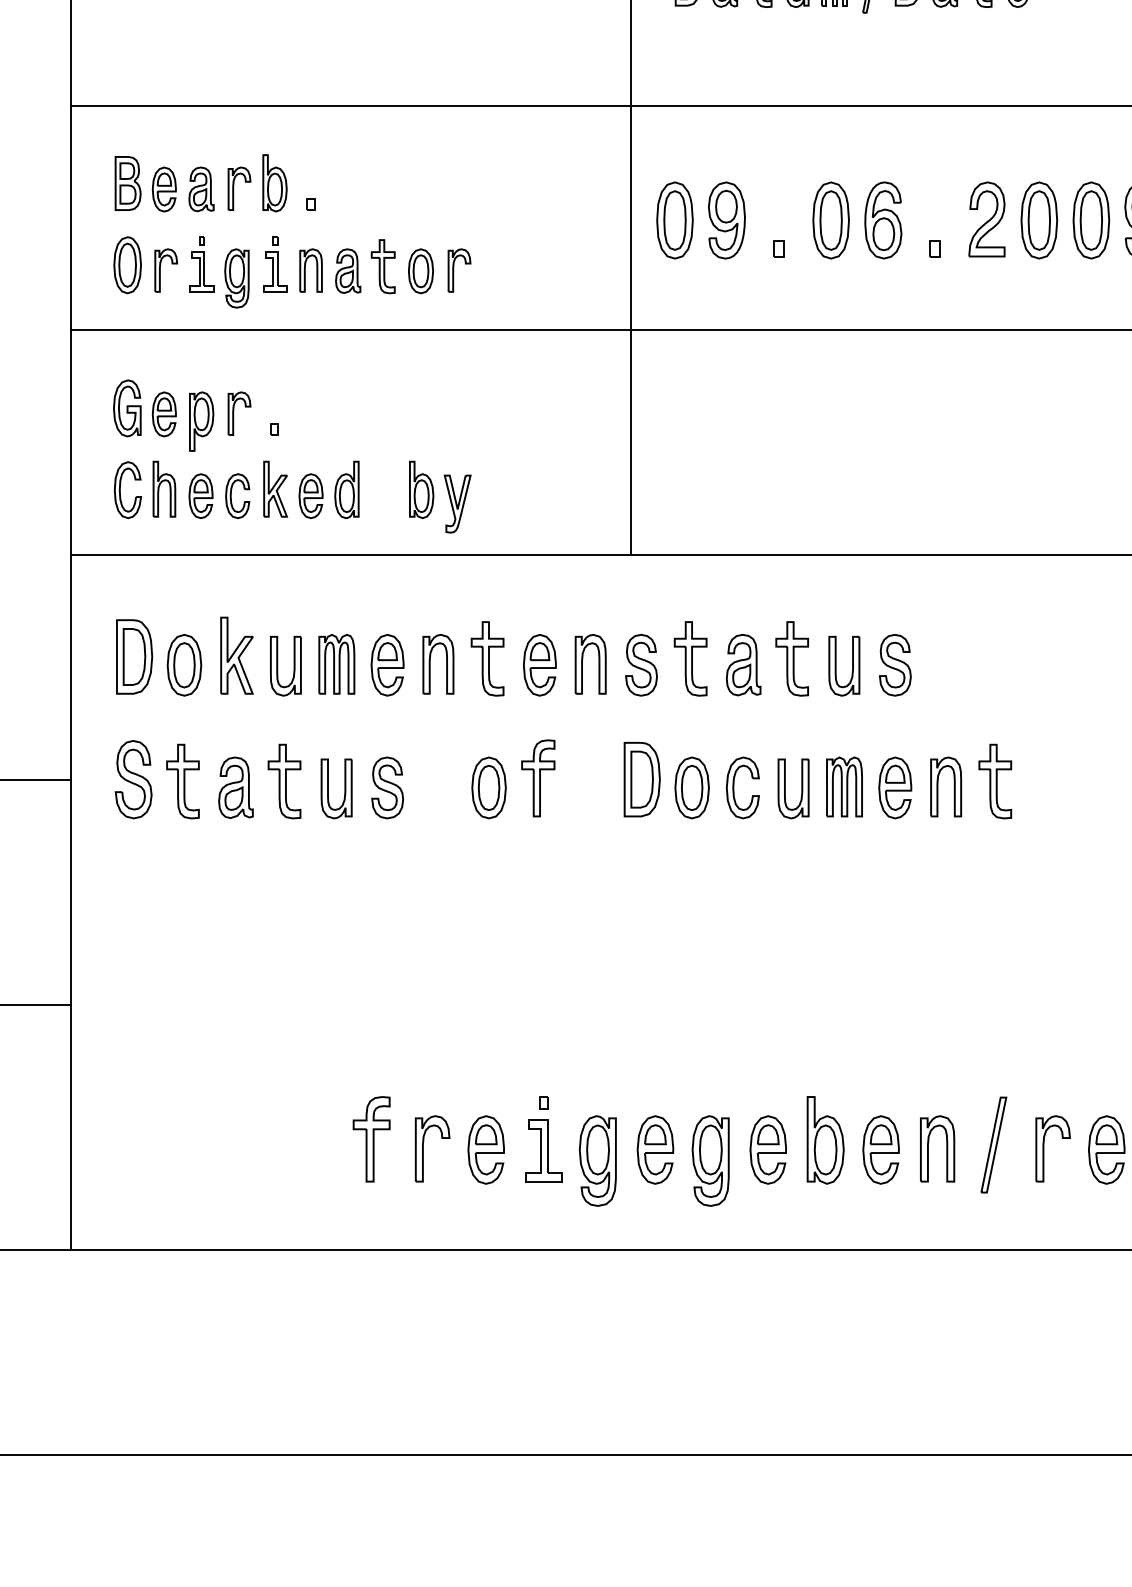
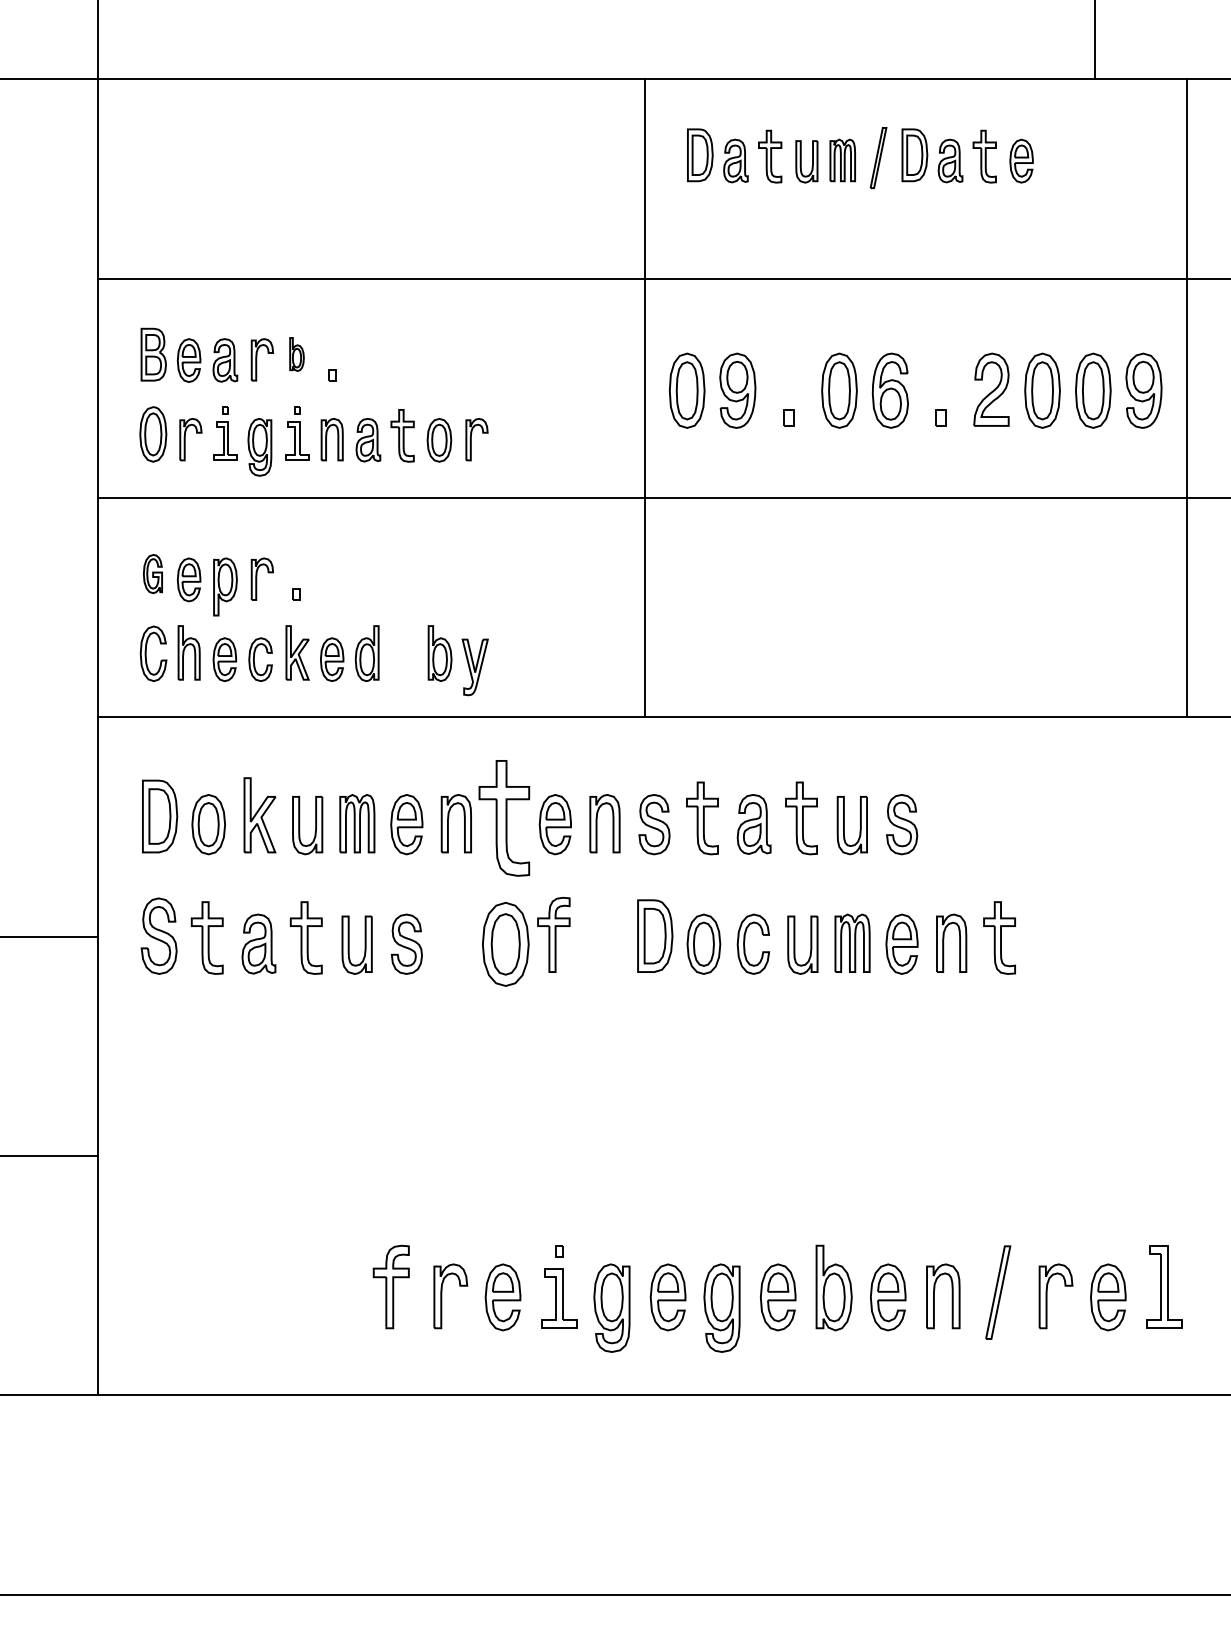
part: (274, 183) -> (296, 354), size x0.6
part: (126, 407) -> (152, 573), size x0.7
part: (487, 659) -> (504, 818), size x1.6
part: (488, 787) -> (505, 943), size x1.4

